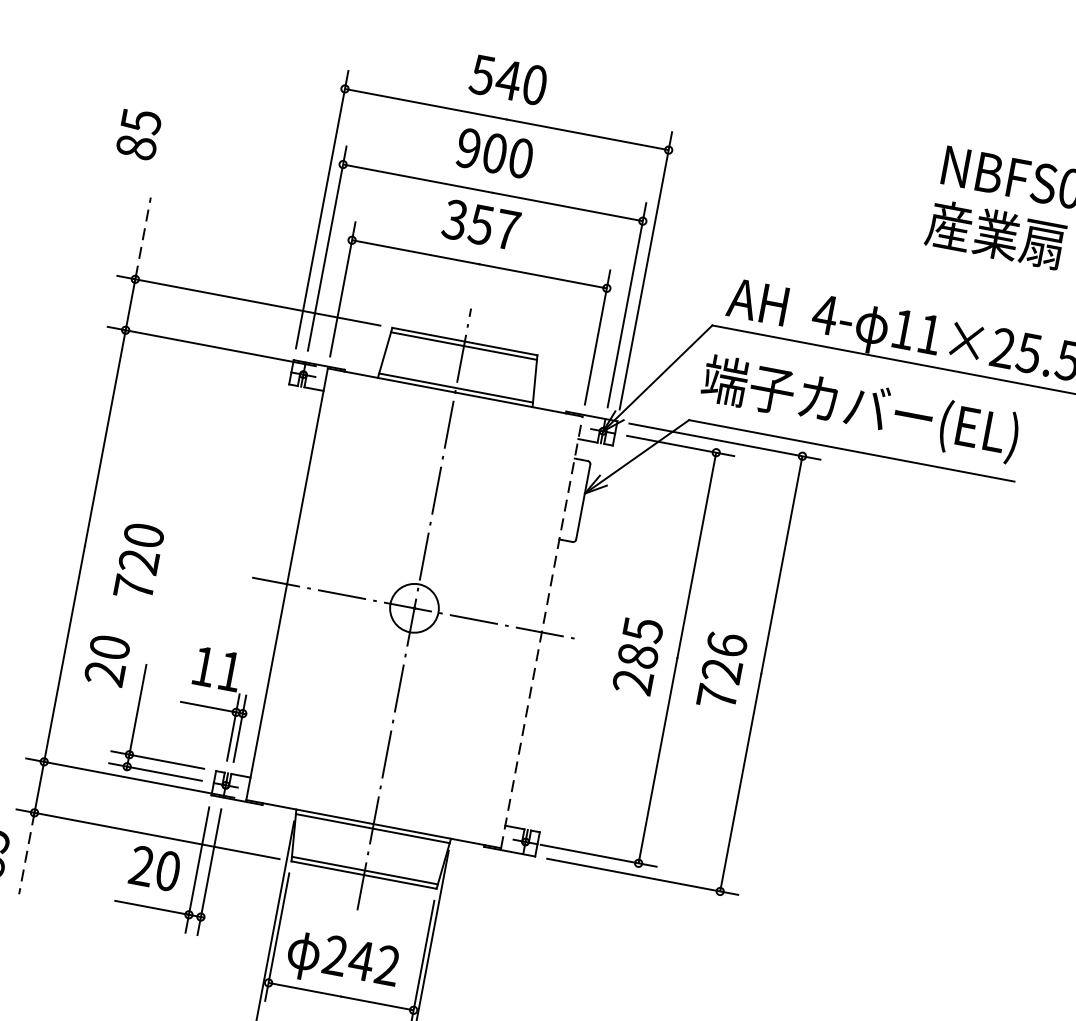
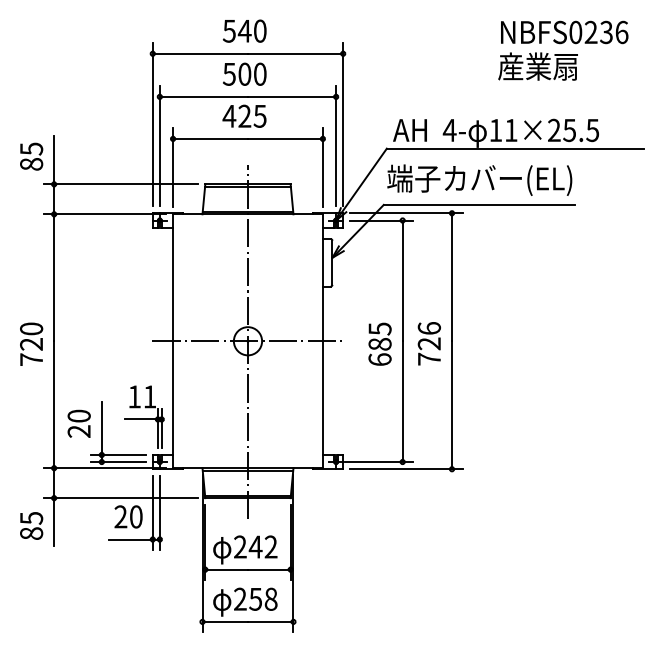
text: (138, 134) -> (31, 156), moved
text: (469, 147) -> (229, 73), 900 -> 500
text: (481, 223) -> (244, 115), 357 -> 425
line: (143, 237) -> (54, 159), dashed -> solid
text: (139, 560) -> (31, 343), moved
line: (541, 632) -> (322, 341), dashed -> solid
text: (106, 659) -> (78, 423), moved
text: (632, 681) -> (379, 359), 285 -> 685
line: (27, 854) -> (54, 522), dashed -> solid

